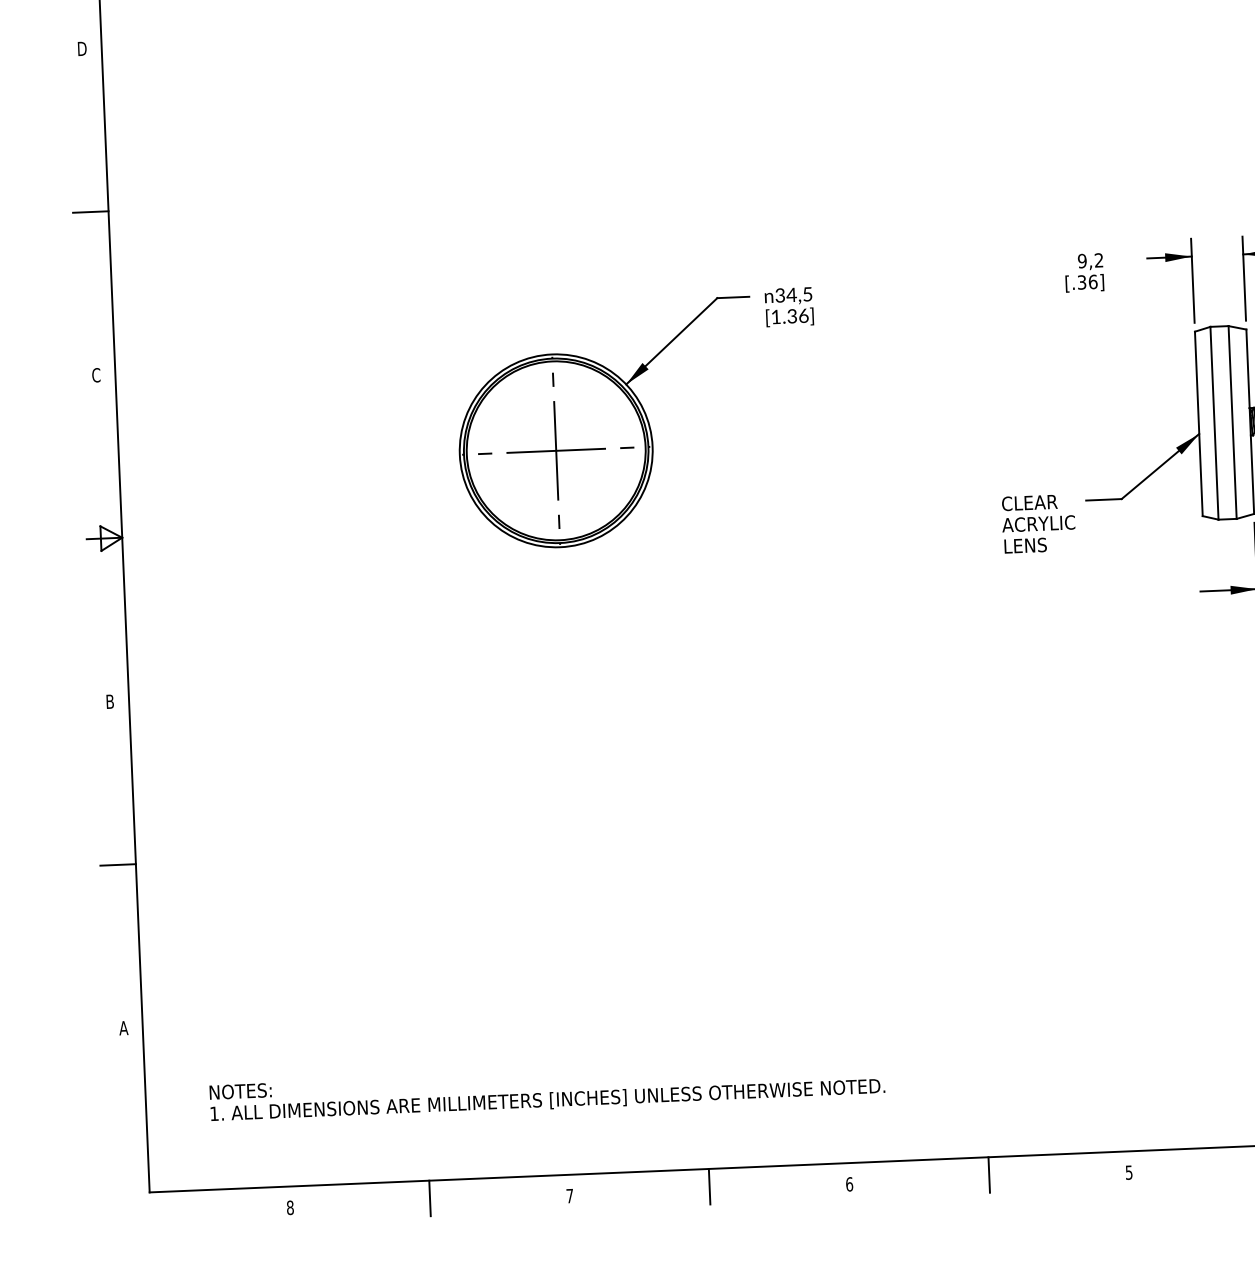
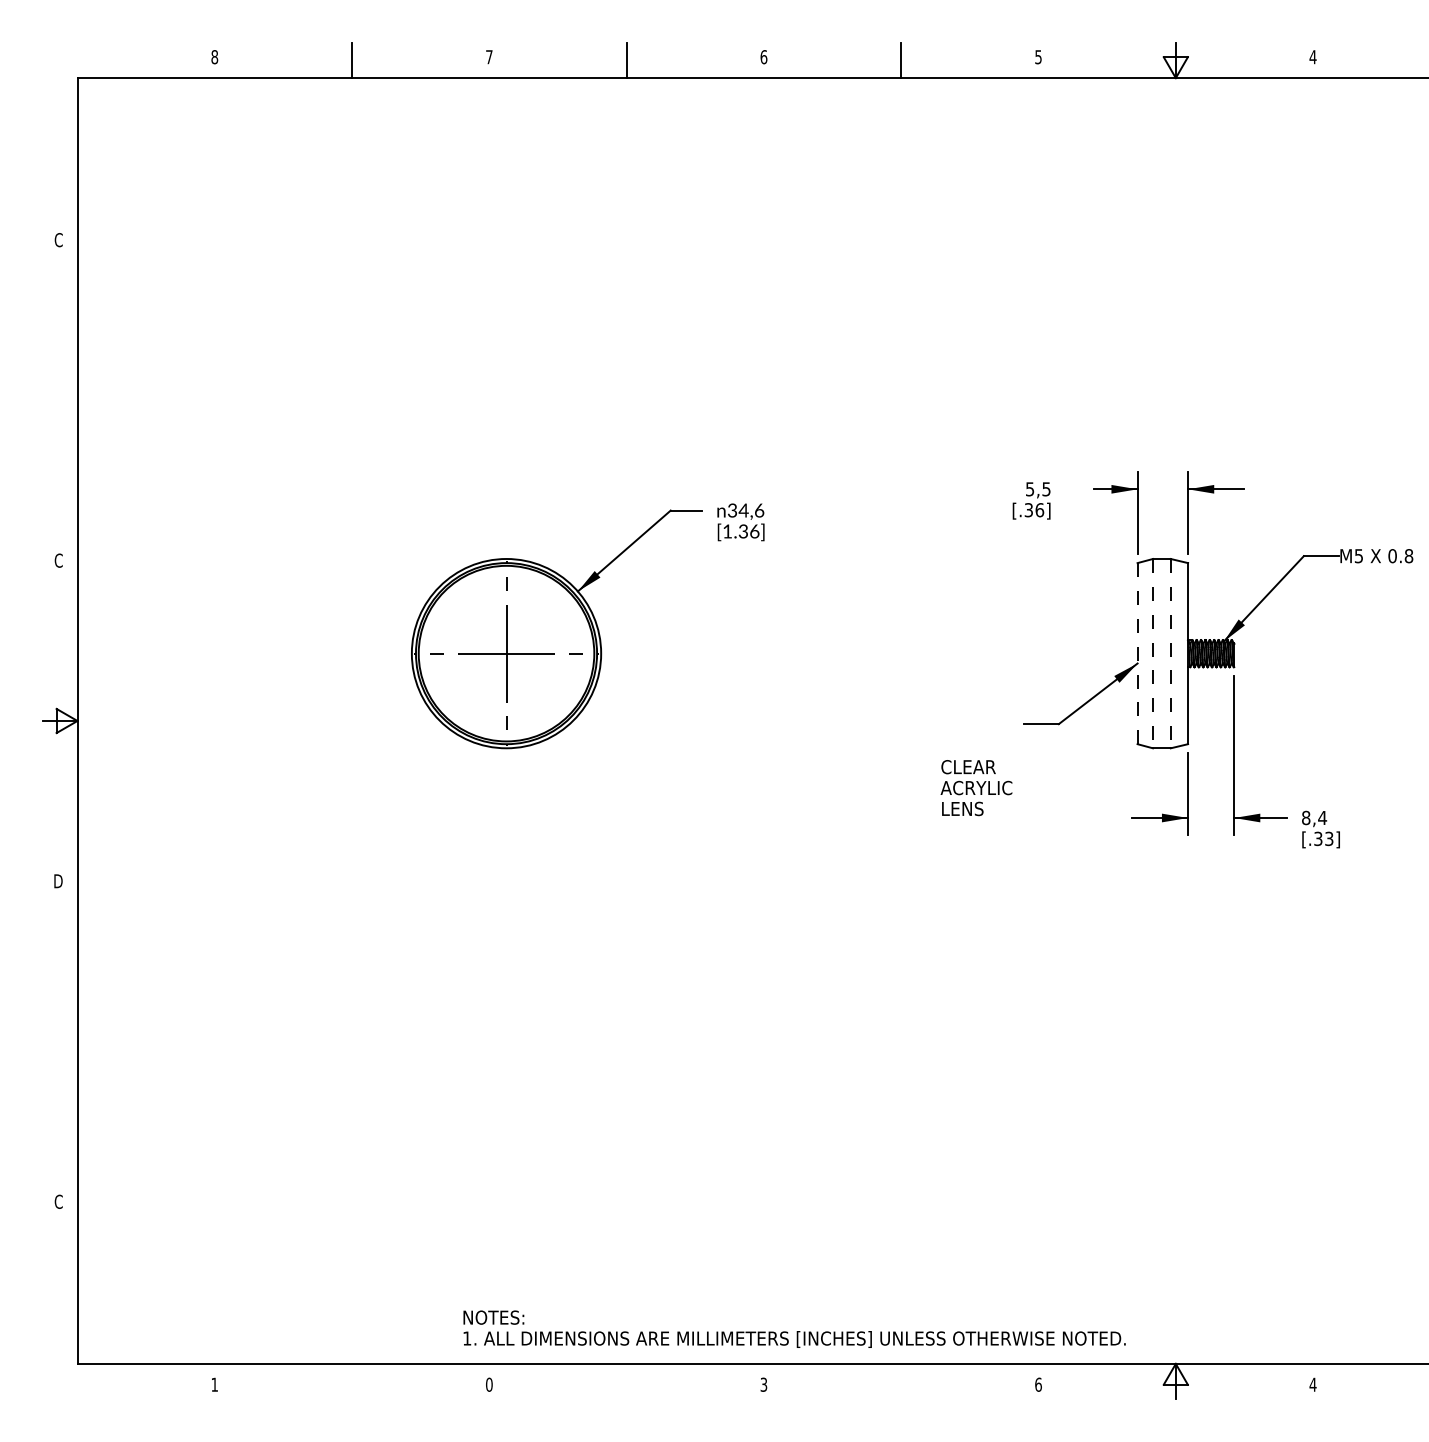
text: (82, 49) -> (58, 240), D -> C
line: (90, 212) -> (59, 400), removed
text: (1089, 261) -> (1037, 489), 9,2 -> 5,5
text: (807, 294) -> (759, 510), 34,5 -> 34,6
line: (1232, 422) -> (1170, 653), solid -> dashed
line: (1198, 423) -> (1137, 653), solid -> dashed
line: (1214, 423) -> (1152, 653), solid -> dashed
text: (1038, 524) -> (976, 788), moved
text: (109, 701) -> (58, 881), B -> D
line: (117, 864) -> (59, 1041), removed
text: (123, 1027) -> (58, 1201), A -> C
text: (547, 1089) -> (794, 1328), moved
text: (1129, 1172) -> (1038, 1384), 5 -> 6
line: (989, 1174) -> (901, 1380), removed
text: (849, 1184) -> (763, 1384), 6 -> 3
line: (709, 1185) -> (626, 1380), removed
text: (570, 1195) -> (489, 1384), 7 -> 0
line: (430, 1197) -> (352, 1380), removed
text: (290, 1207) -> (214, 1384), 8 -> 1

